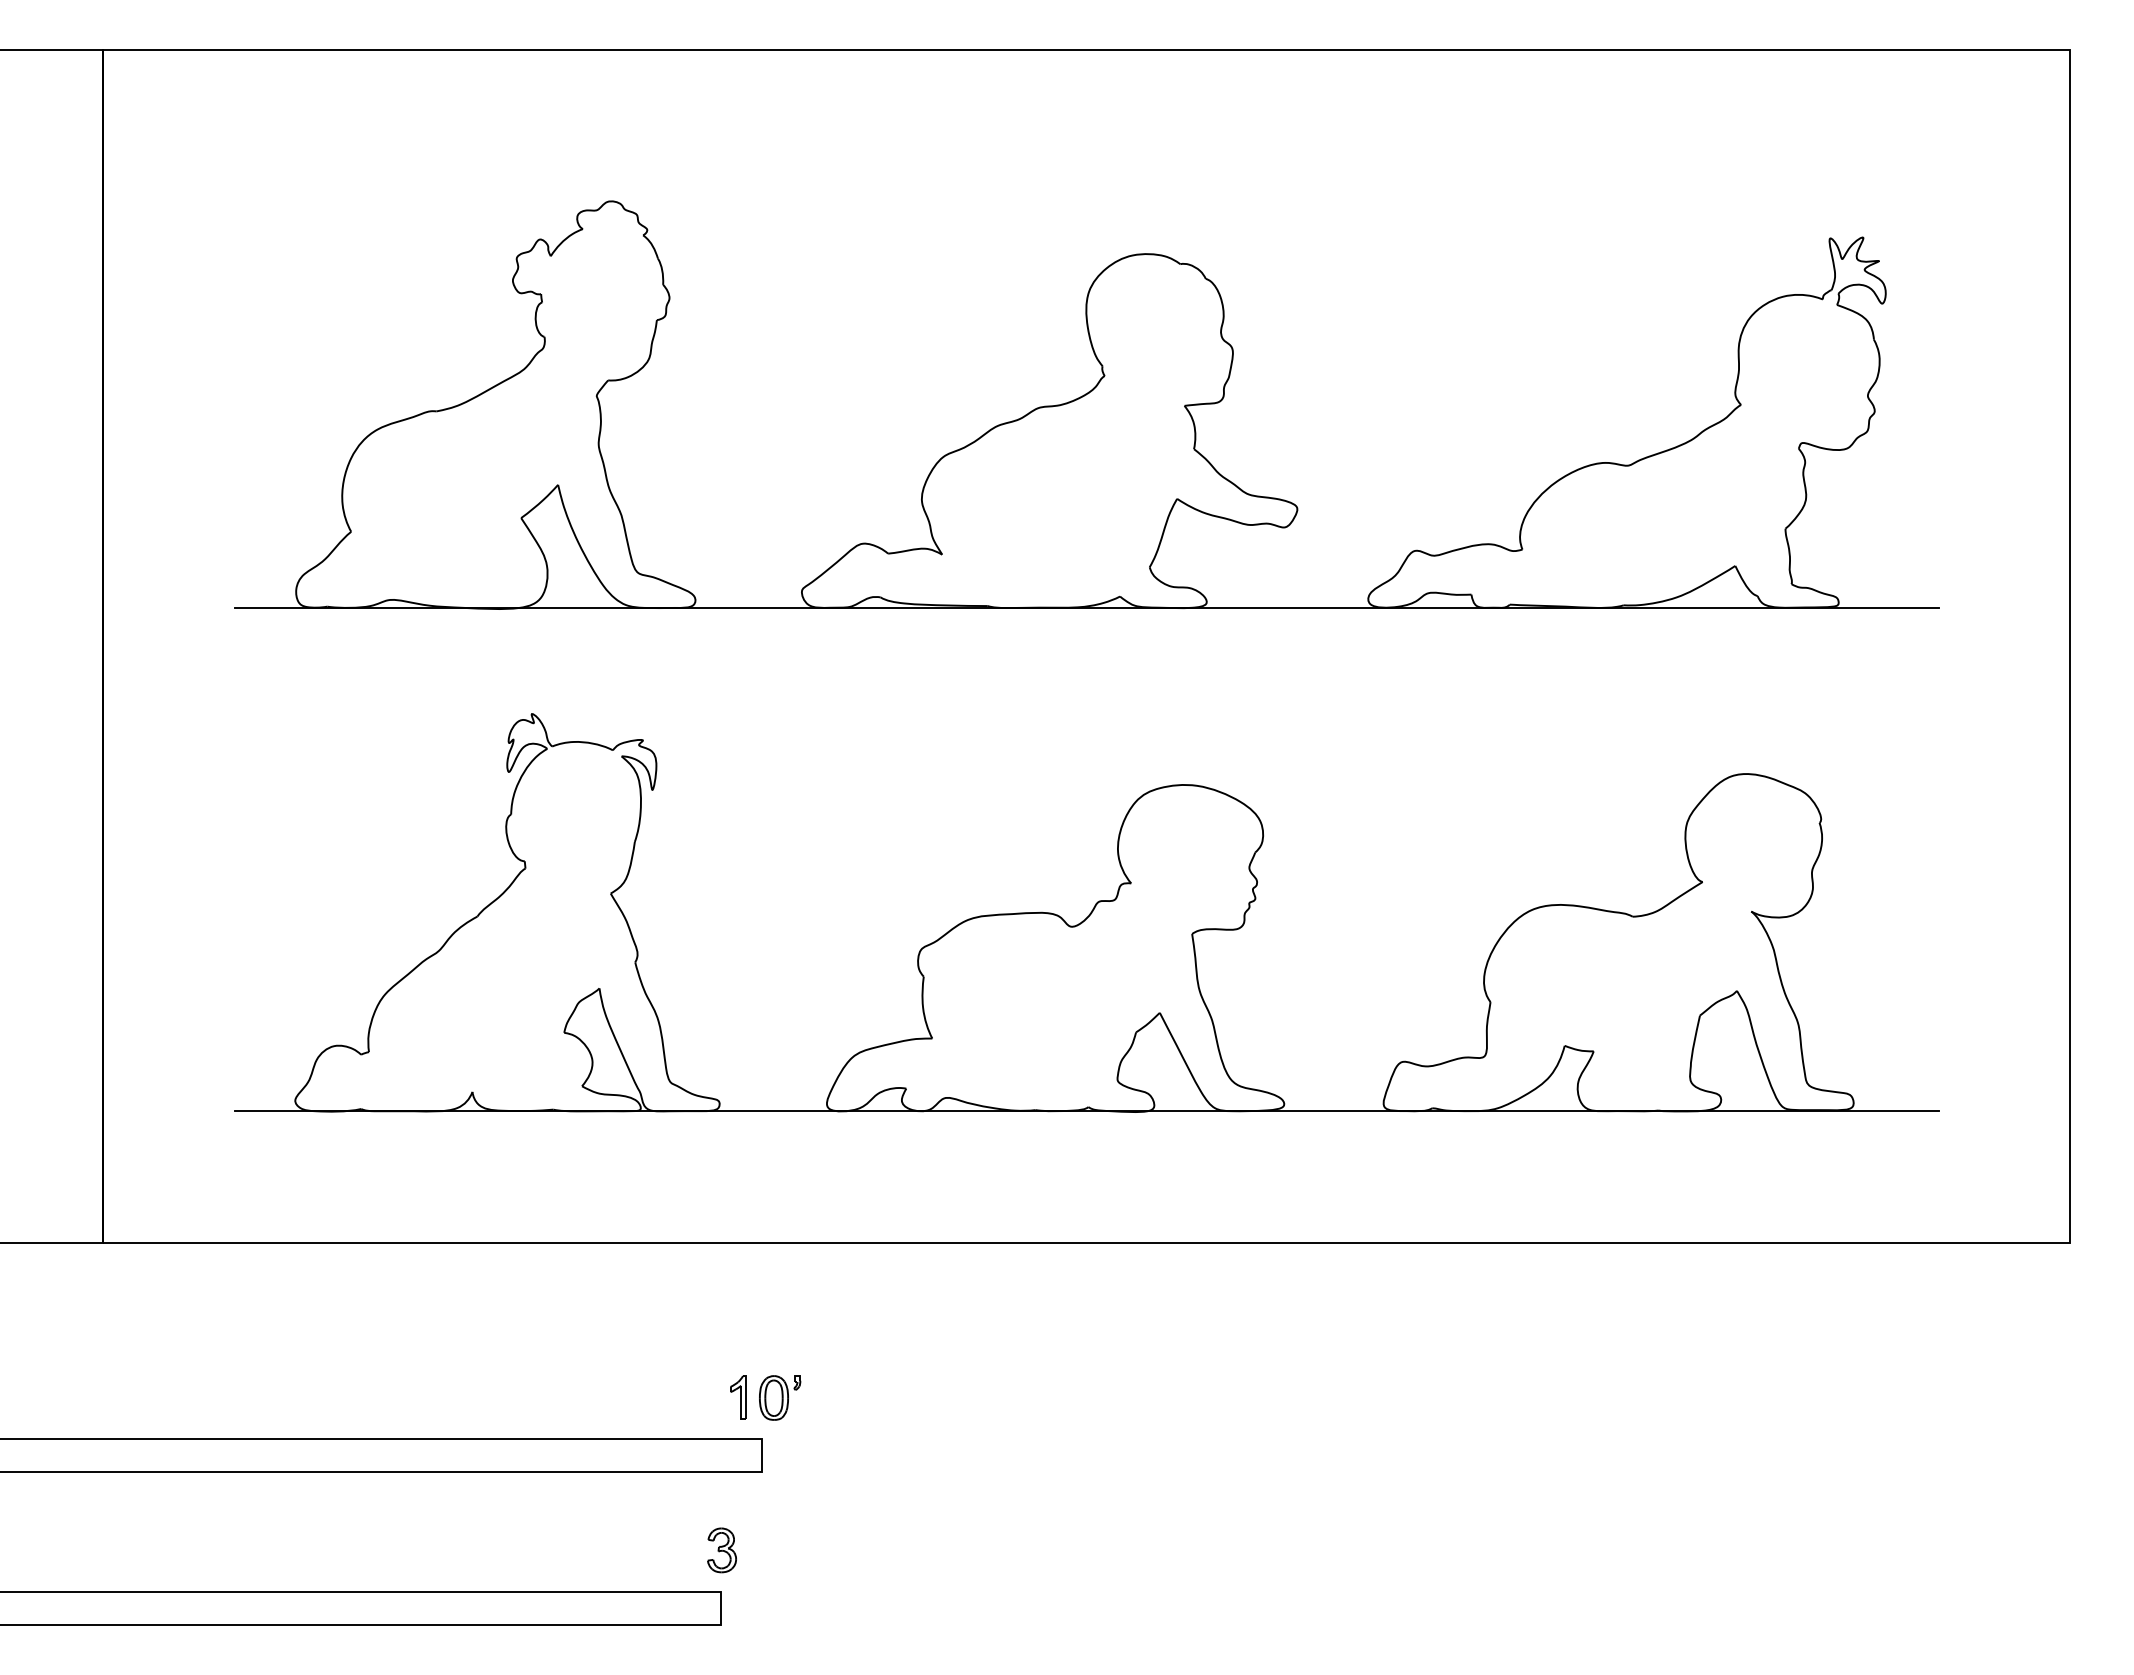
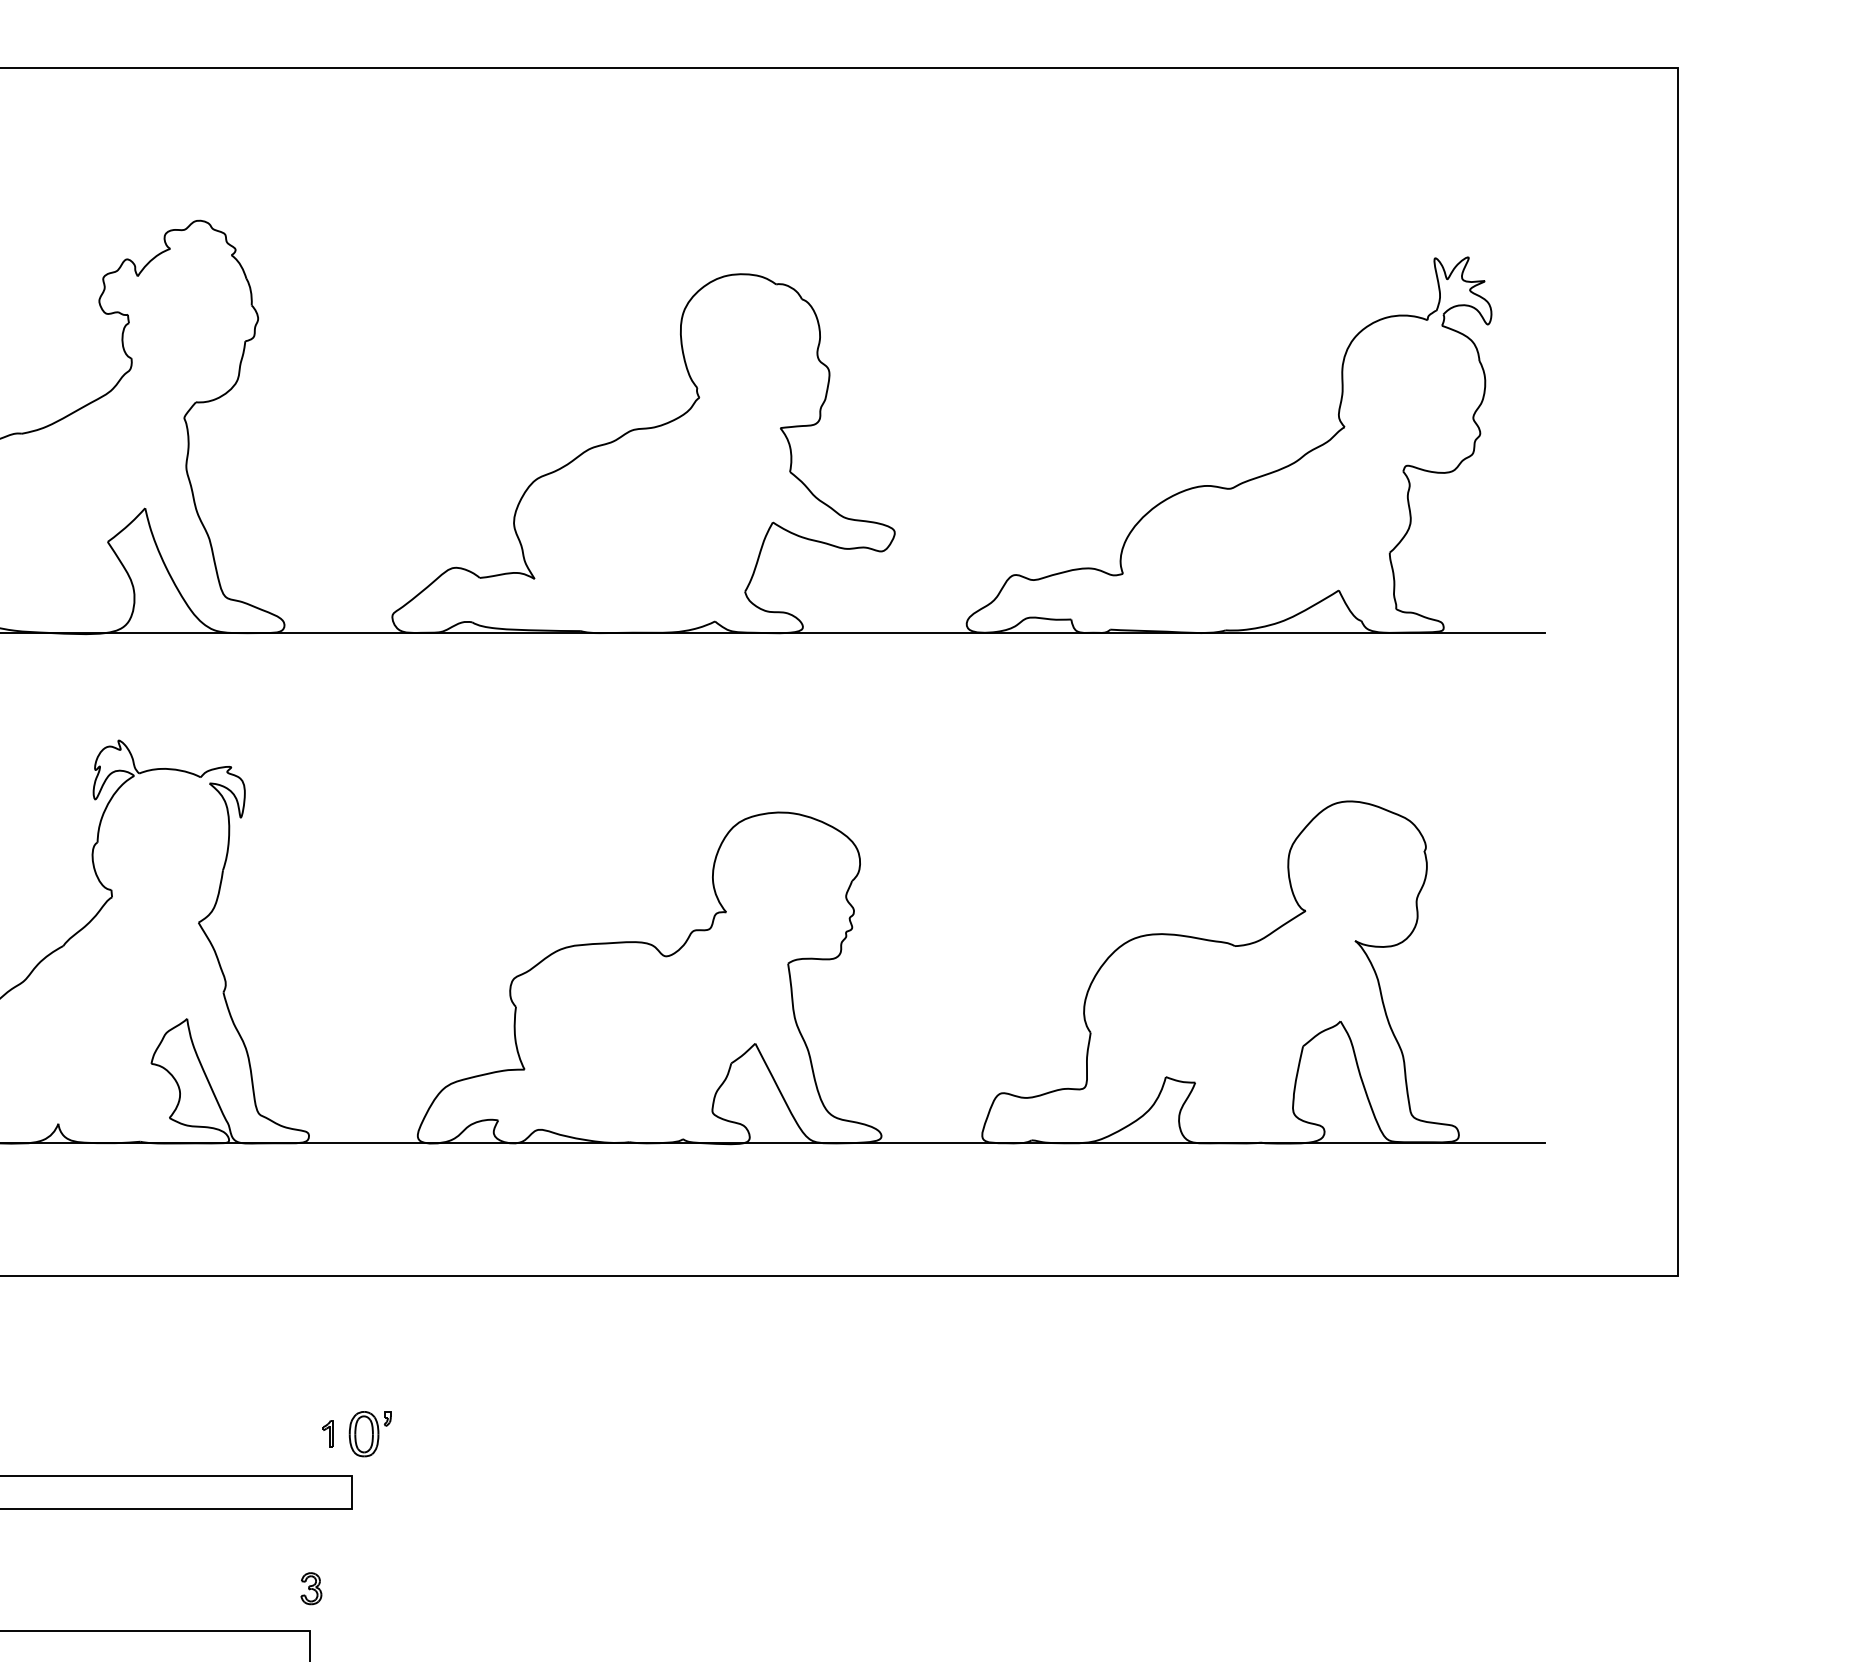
part: (738, 1397) -> (328, 1433), size x0.6
part: (721, 1550) -> (310, 1588), size x0.7

